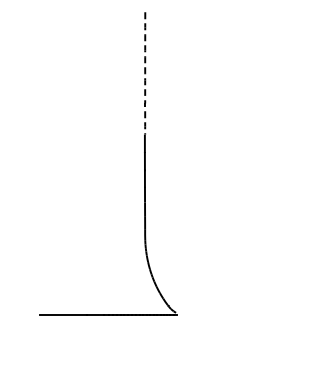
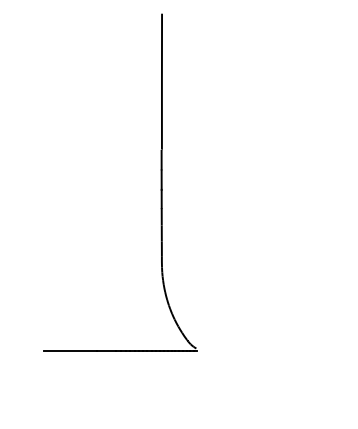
arc: (145, 73) -> (162, 81), dashed -> solid

